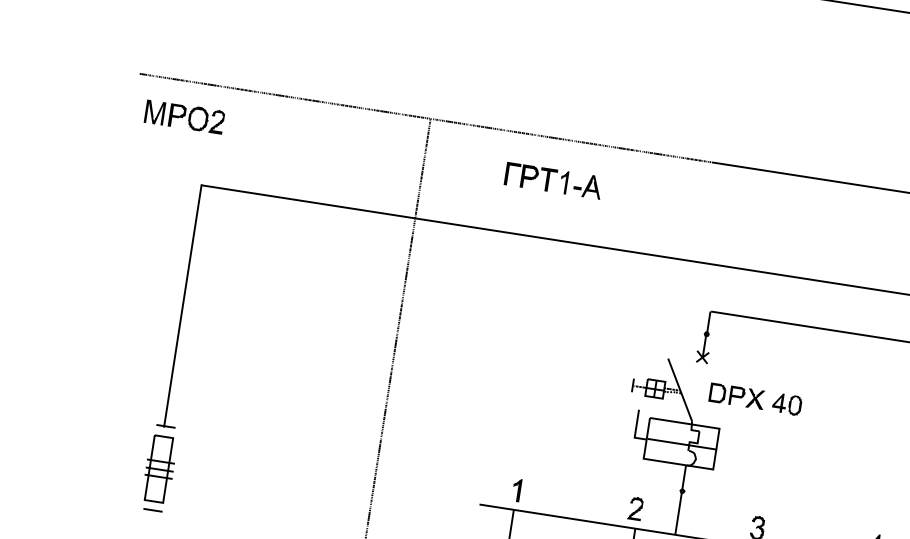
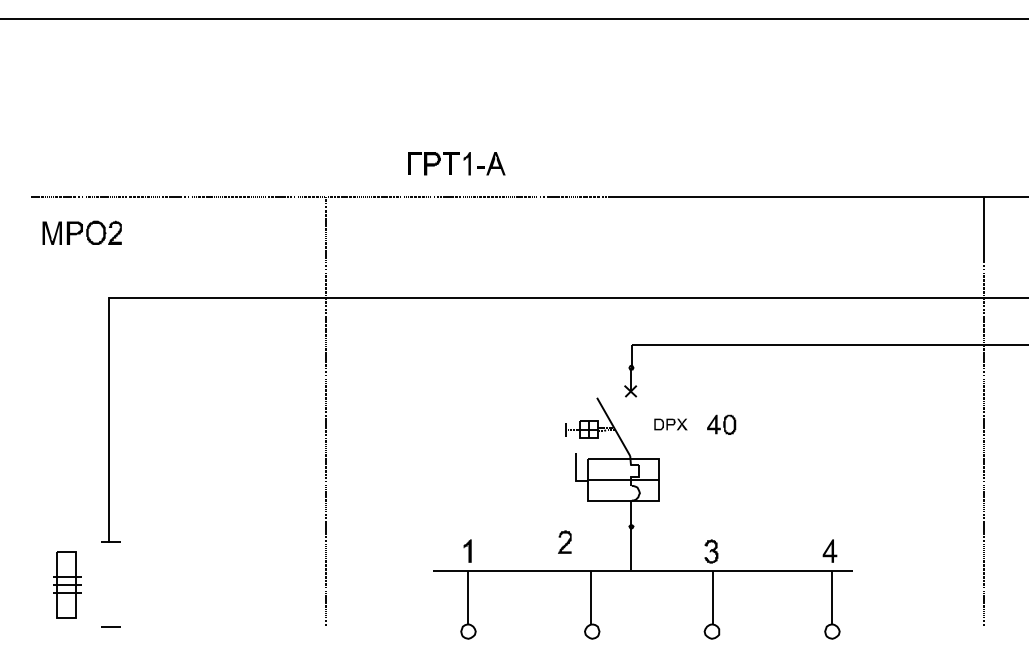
part: (553, 180) -> (456, 163), moved
part: (736, 396) -> (670, 424), size x0.6
part: (159, 468) -> (67, 584), moved
part: (635, 508) -> (564, 541), moved

